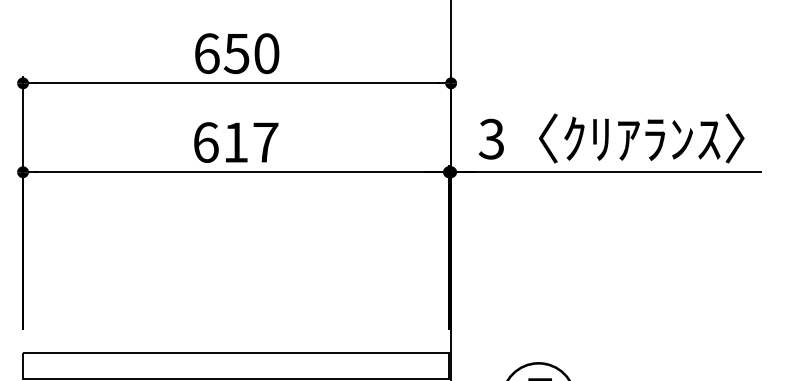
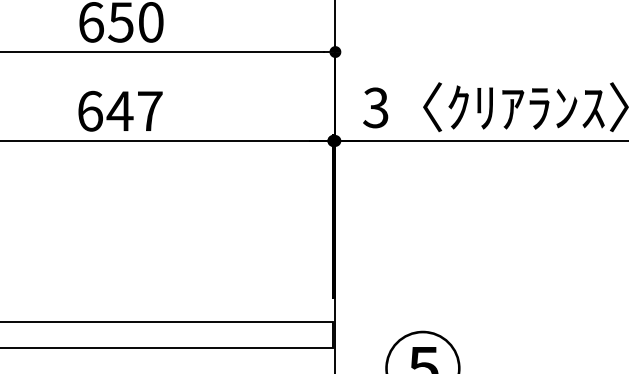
text: (235, 142) -> (119, 111), 617 -> 647

